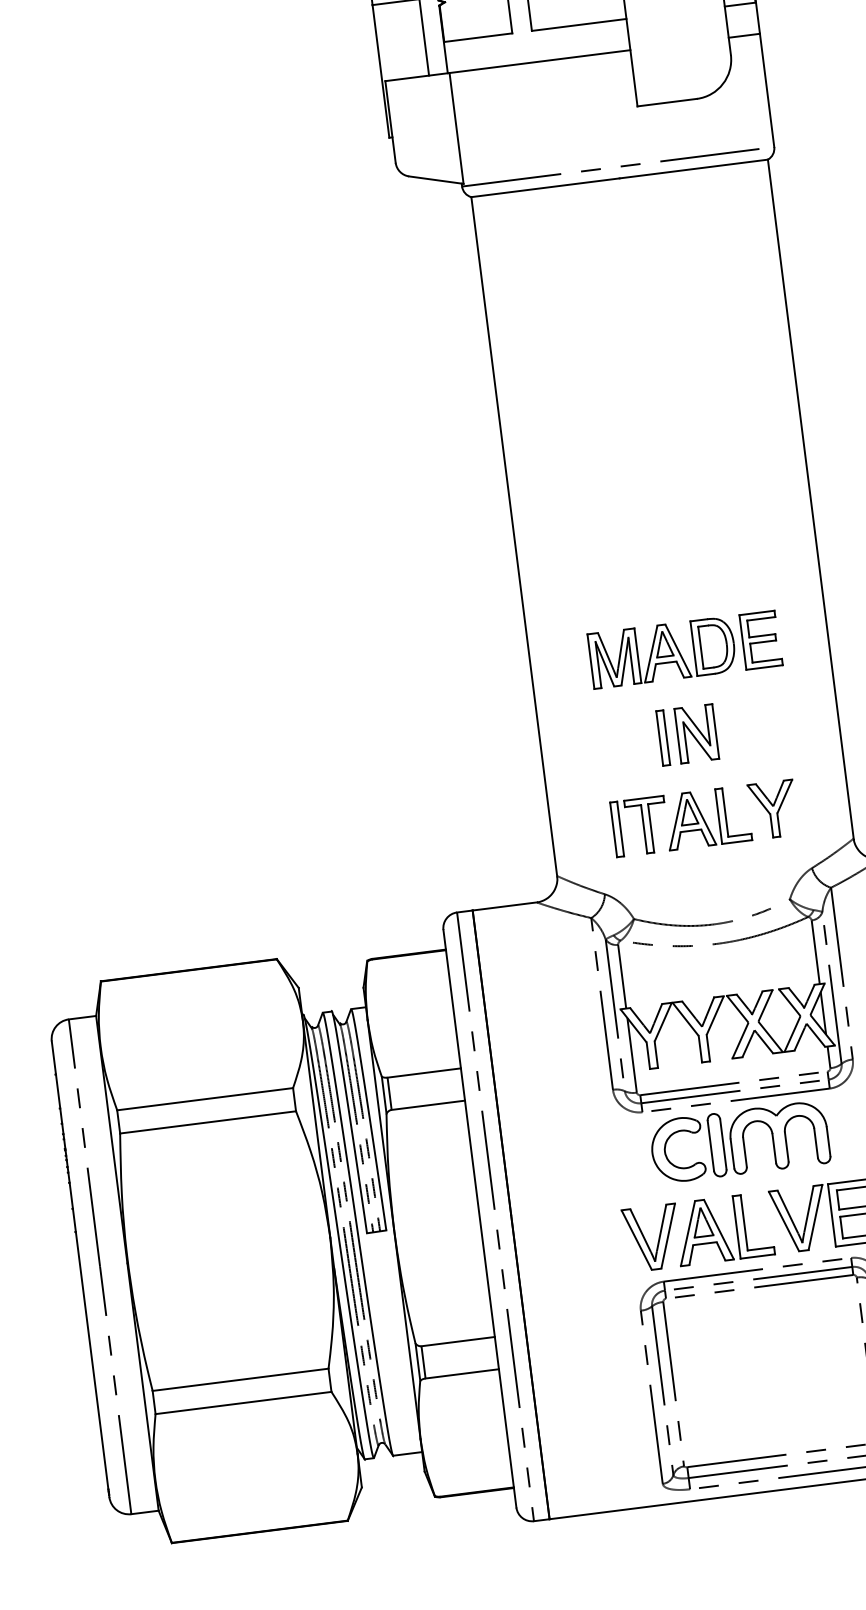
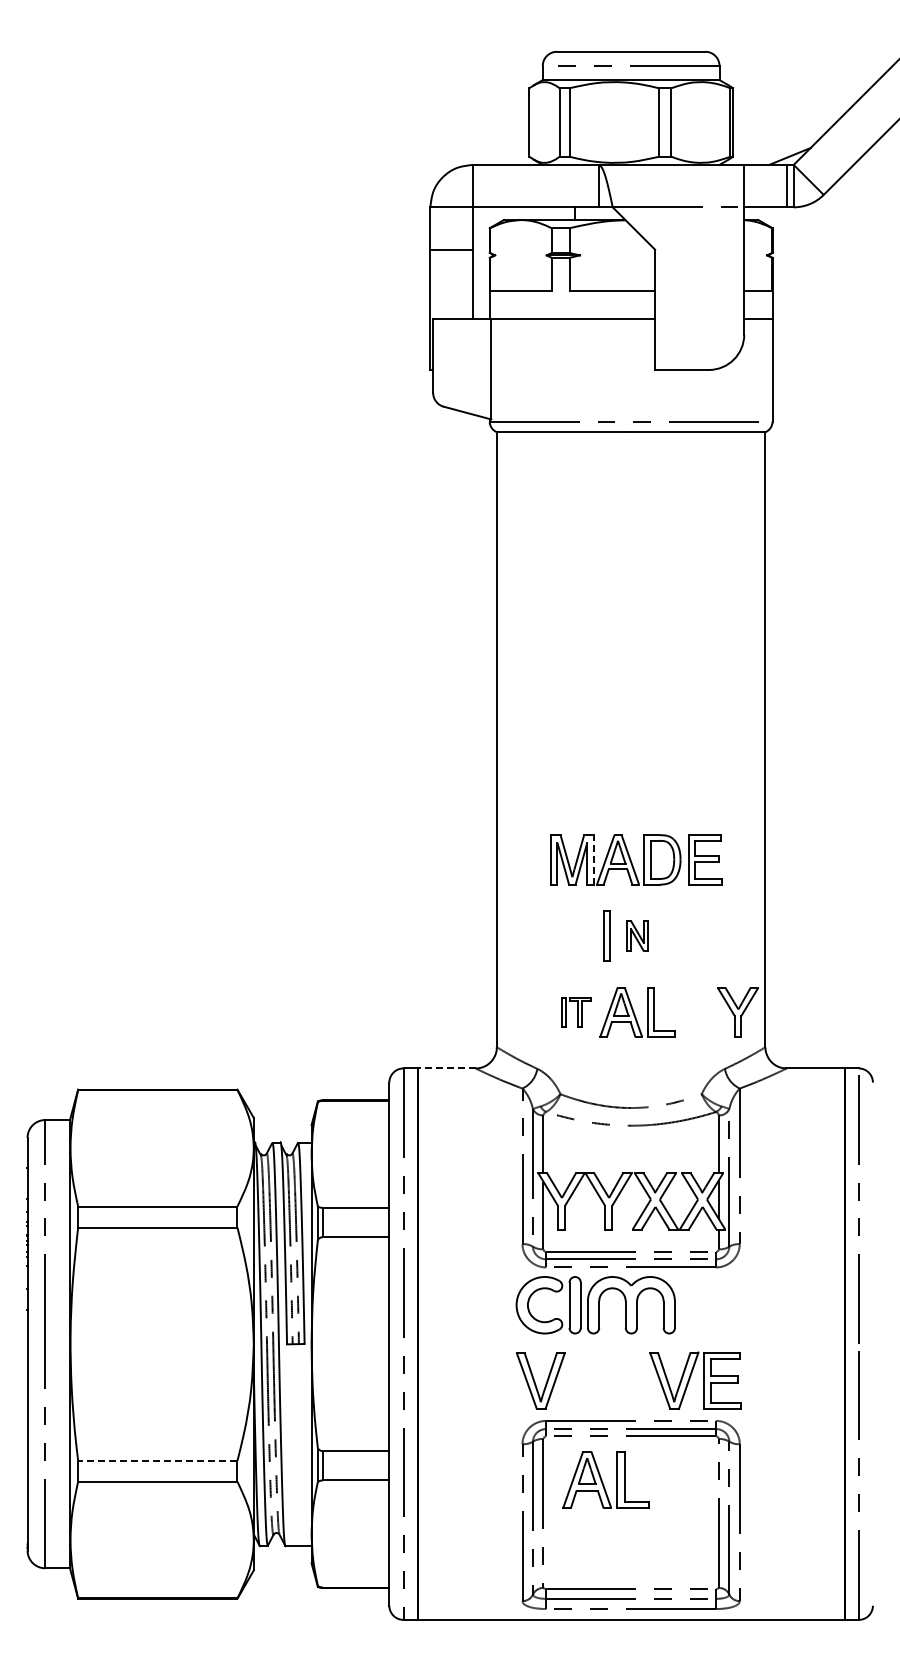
line: (637, 655) -> (593, 859), solid -> dashed
part: (696, 733) -> (637, 935), size x0.6
part: (772, 809) -> (737, 1012), moved
part: (640, 826) -> (576, 1012), size x0.6
line: (504, 906) -> (446, 1068), solid -> dashed
part: (739, 1142) -> (595, 1305), moved
part: (723, 1228) -> (605, 1479), moved
line: (240, 1379) -> (157, 1460), solid -> dashed

